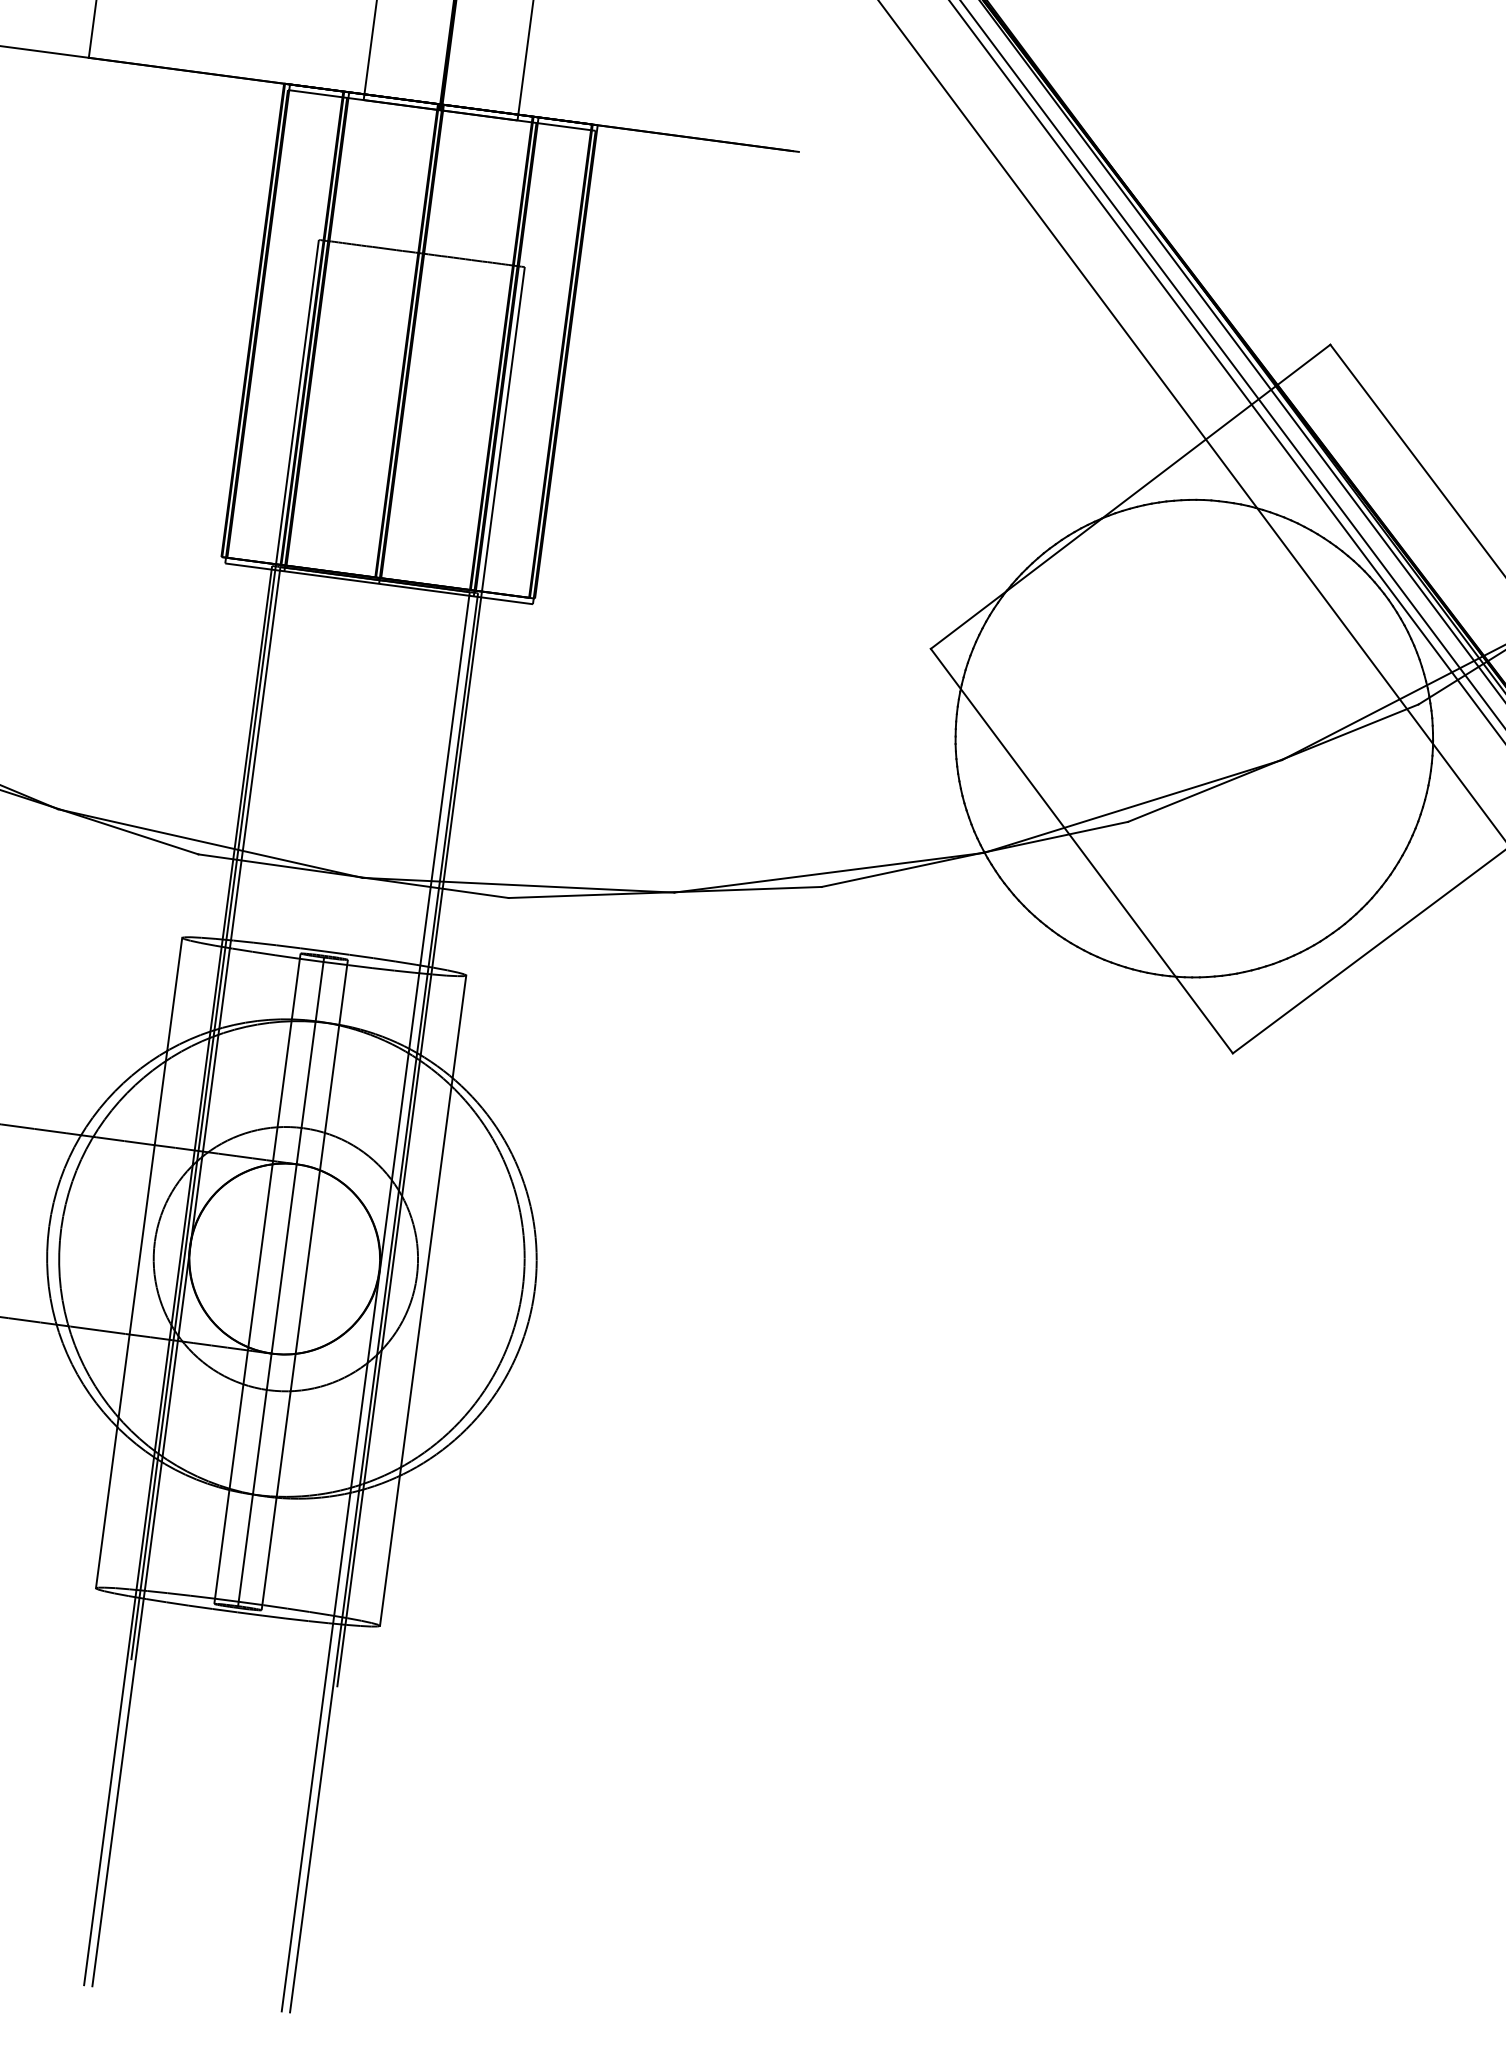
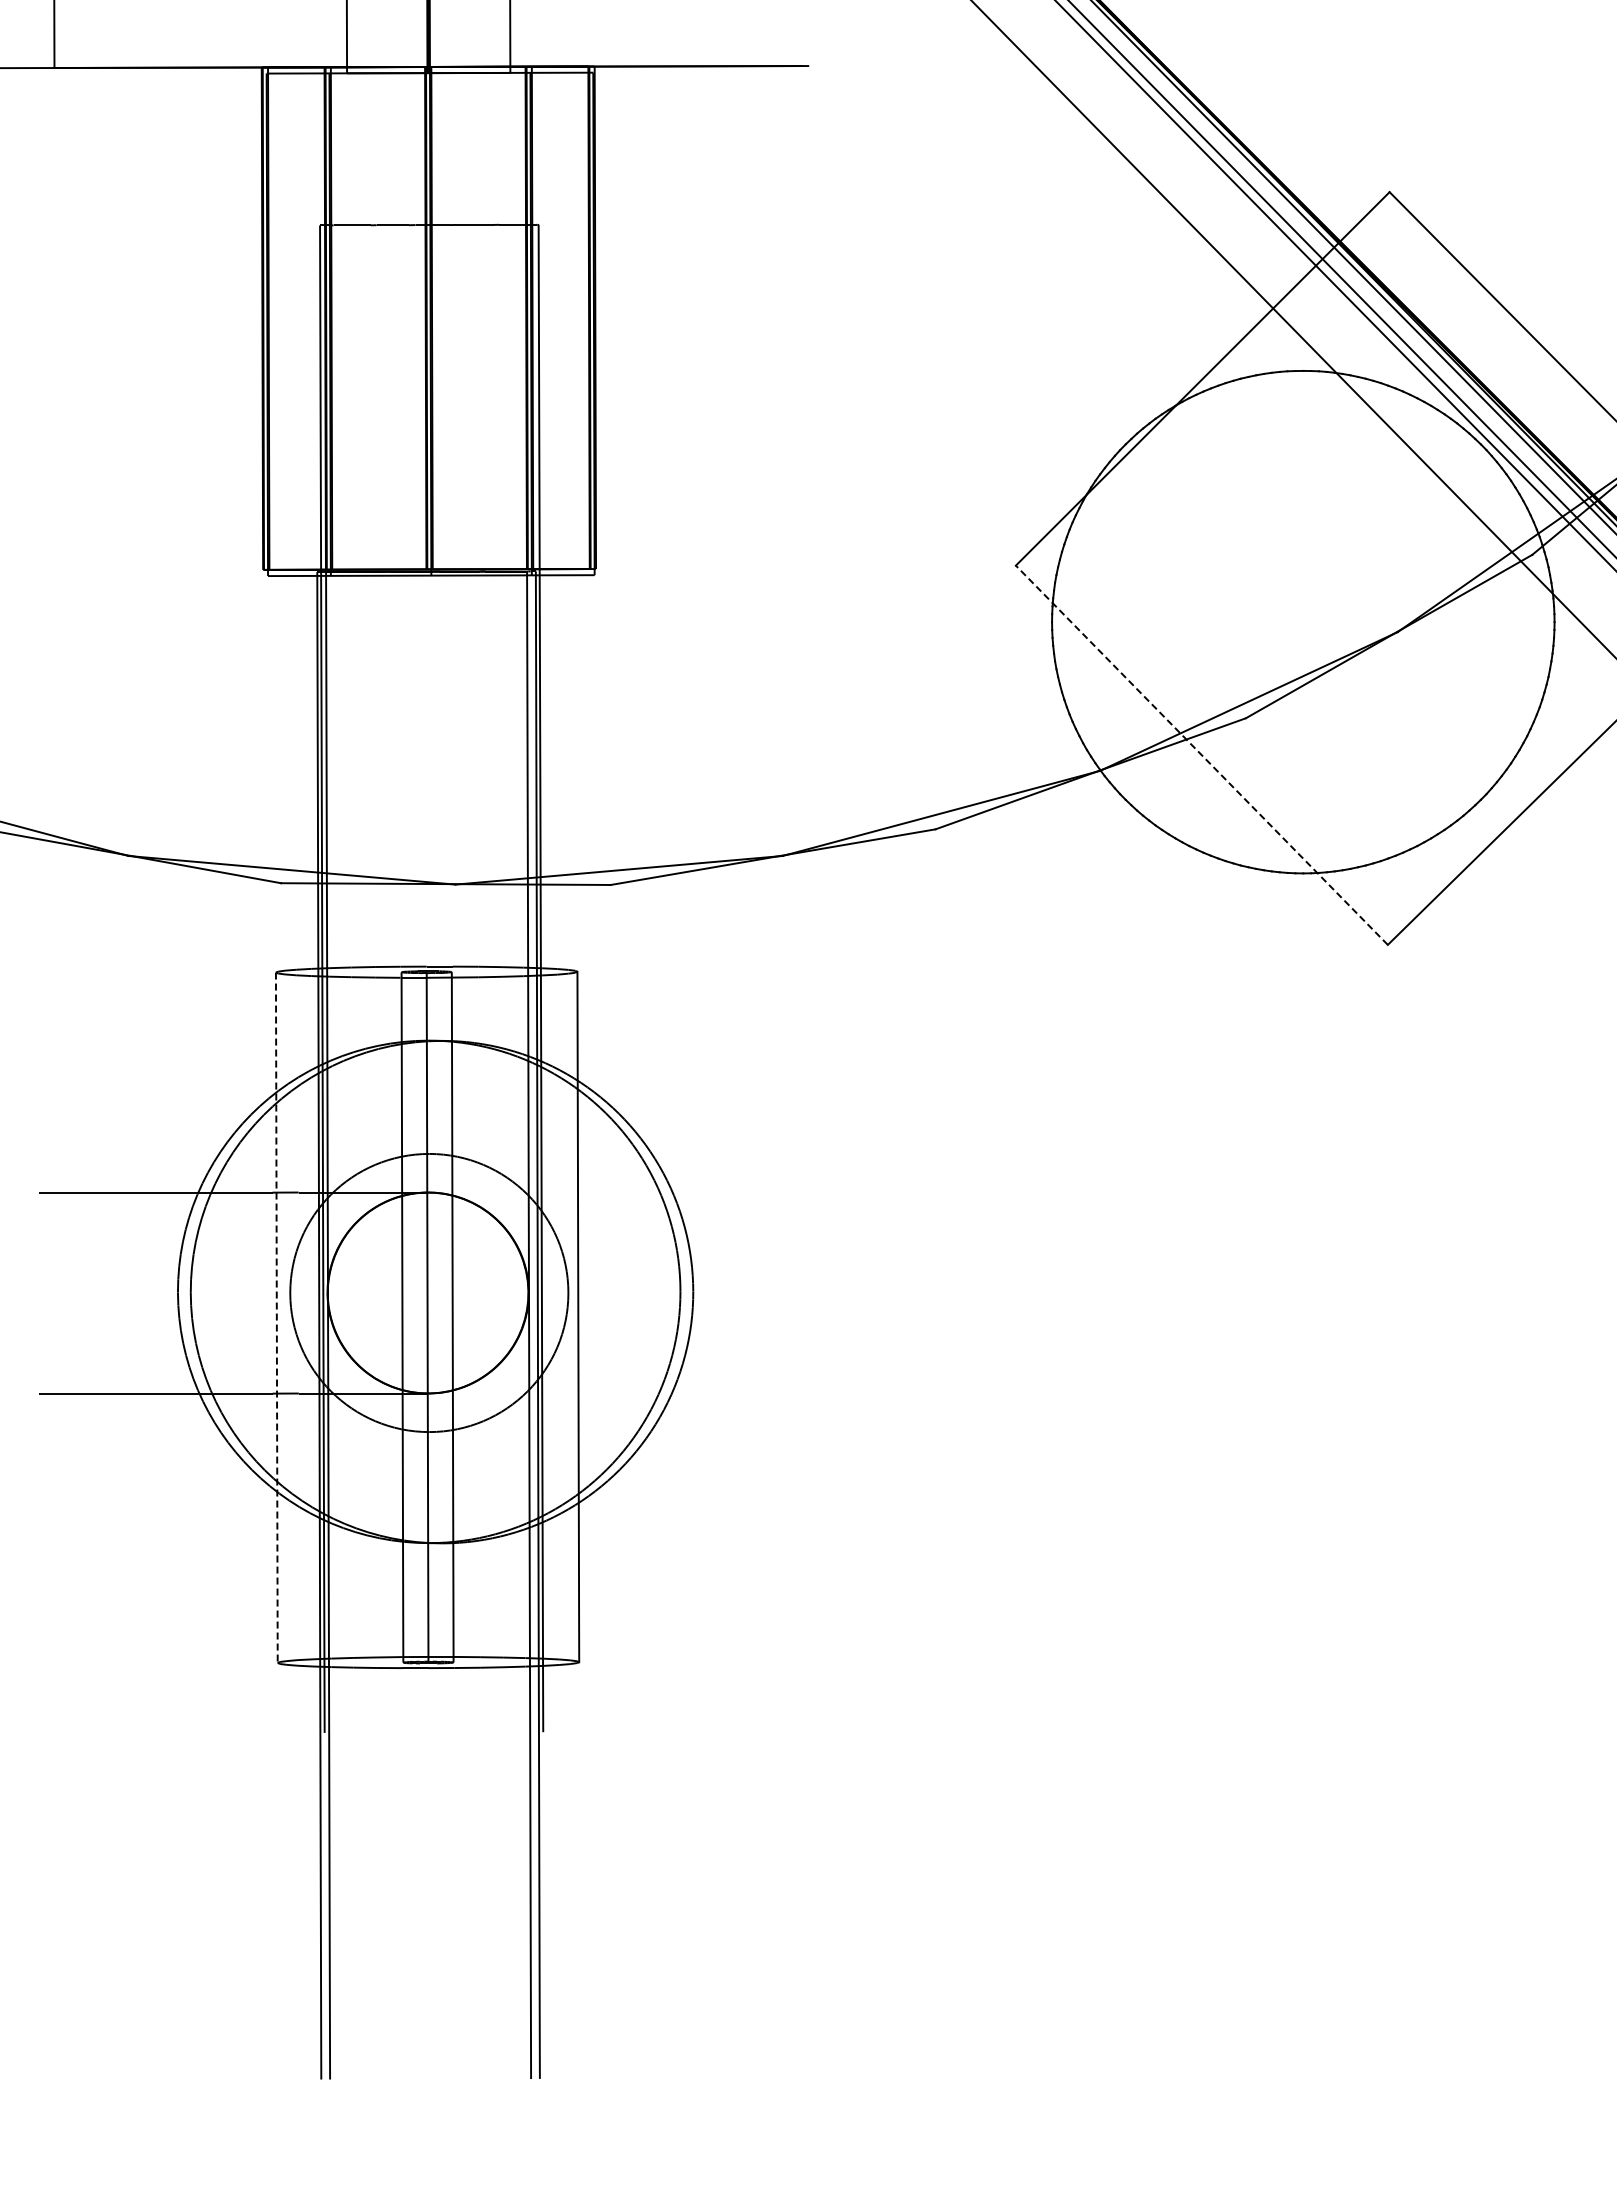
line: (1081, 851) -> (1201, 755), solid -> dashed
line: (138, 1263) -> (276, 1318), solid -> dashed

